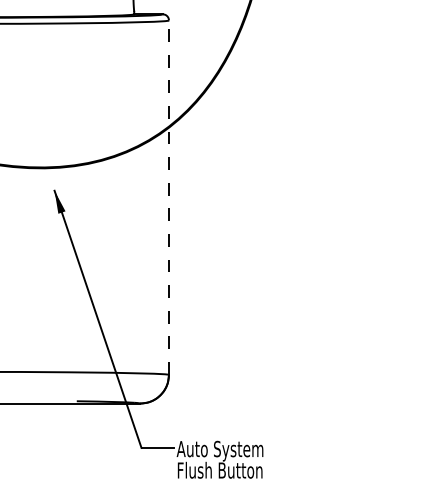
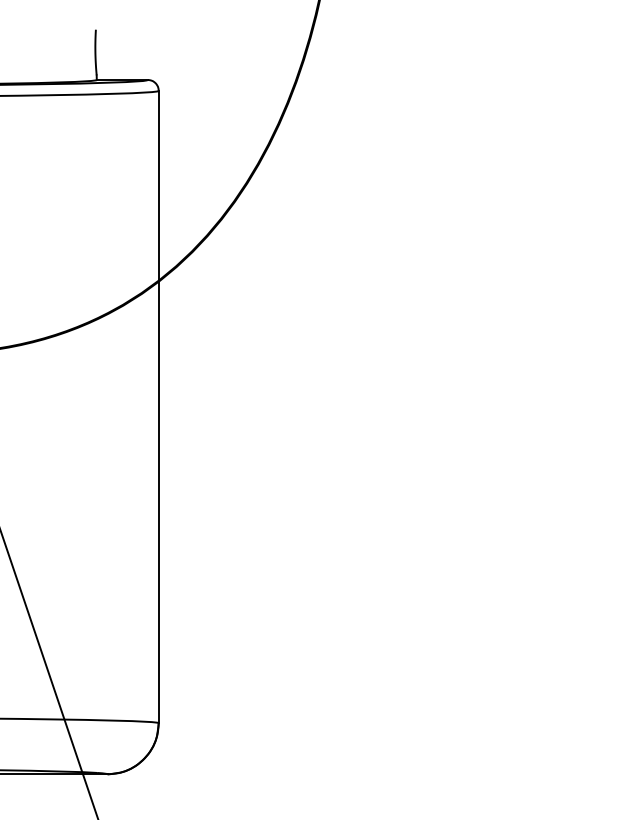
line: (168, 197) -> (157, 406), dashed -> solid

